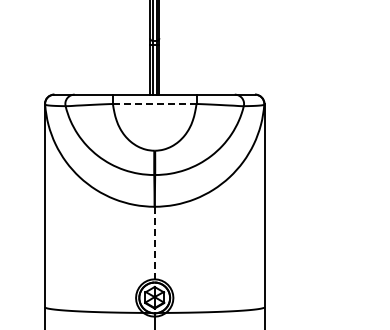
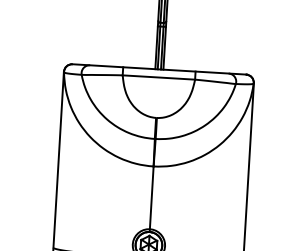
line: (154, 103) -> (158, 77), dashed -> solid
line: (154, 244) -> (151, 199), dashed -> solid

